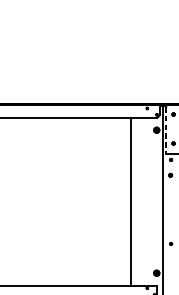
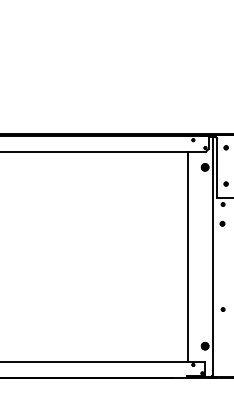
line: (166, 131) -> (217, 168), dashed -> solid
line: (130, 201) -> (188, 256), moved

